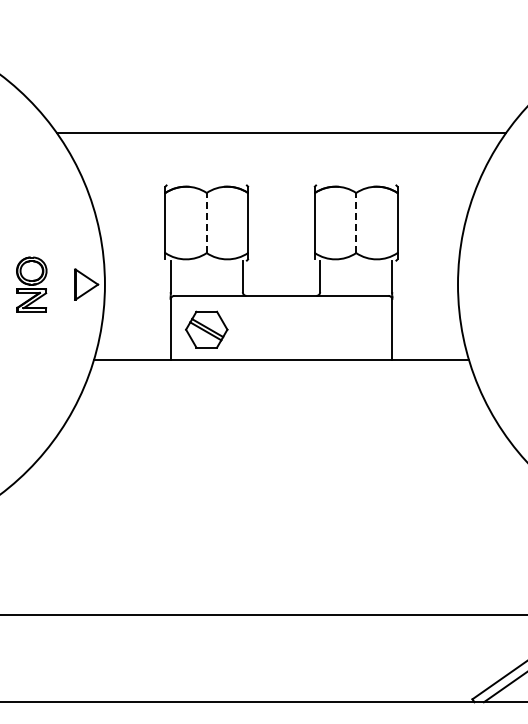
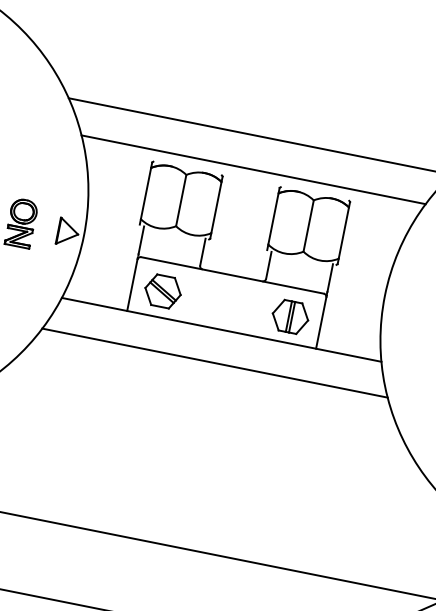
line: (281, 171) -> (253, 169), added
line: (206, 222) -> (181, 200), dashed -> solid
line: (356, 222) -> (308, 225), dashed -> solid
part: (355, 329) -> (289, 316), added
line: (281, 398) -> (215, 362), added

